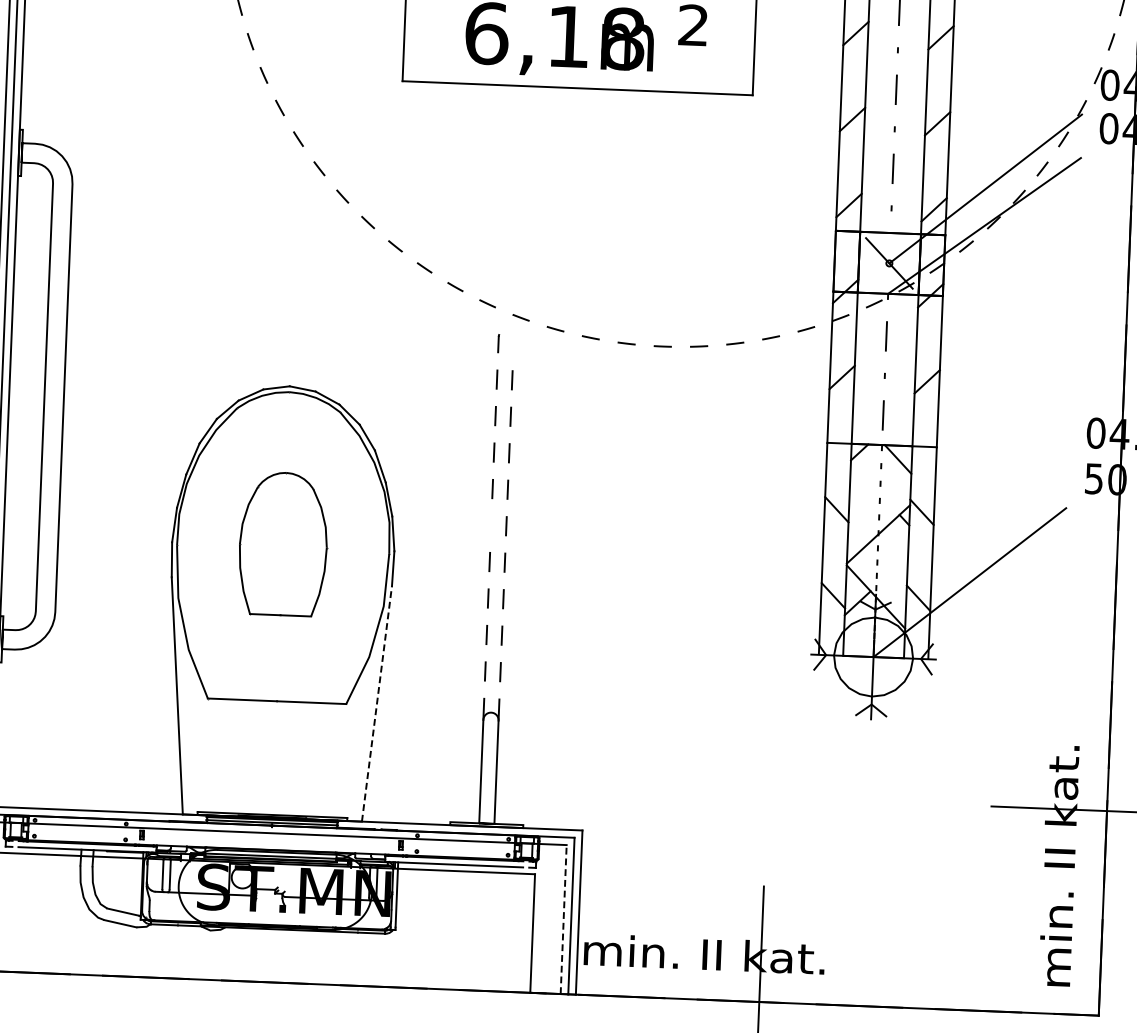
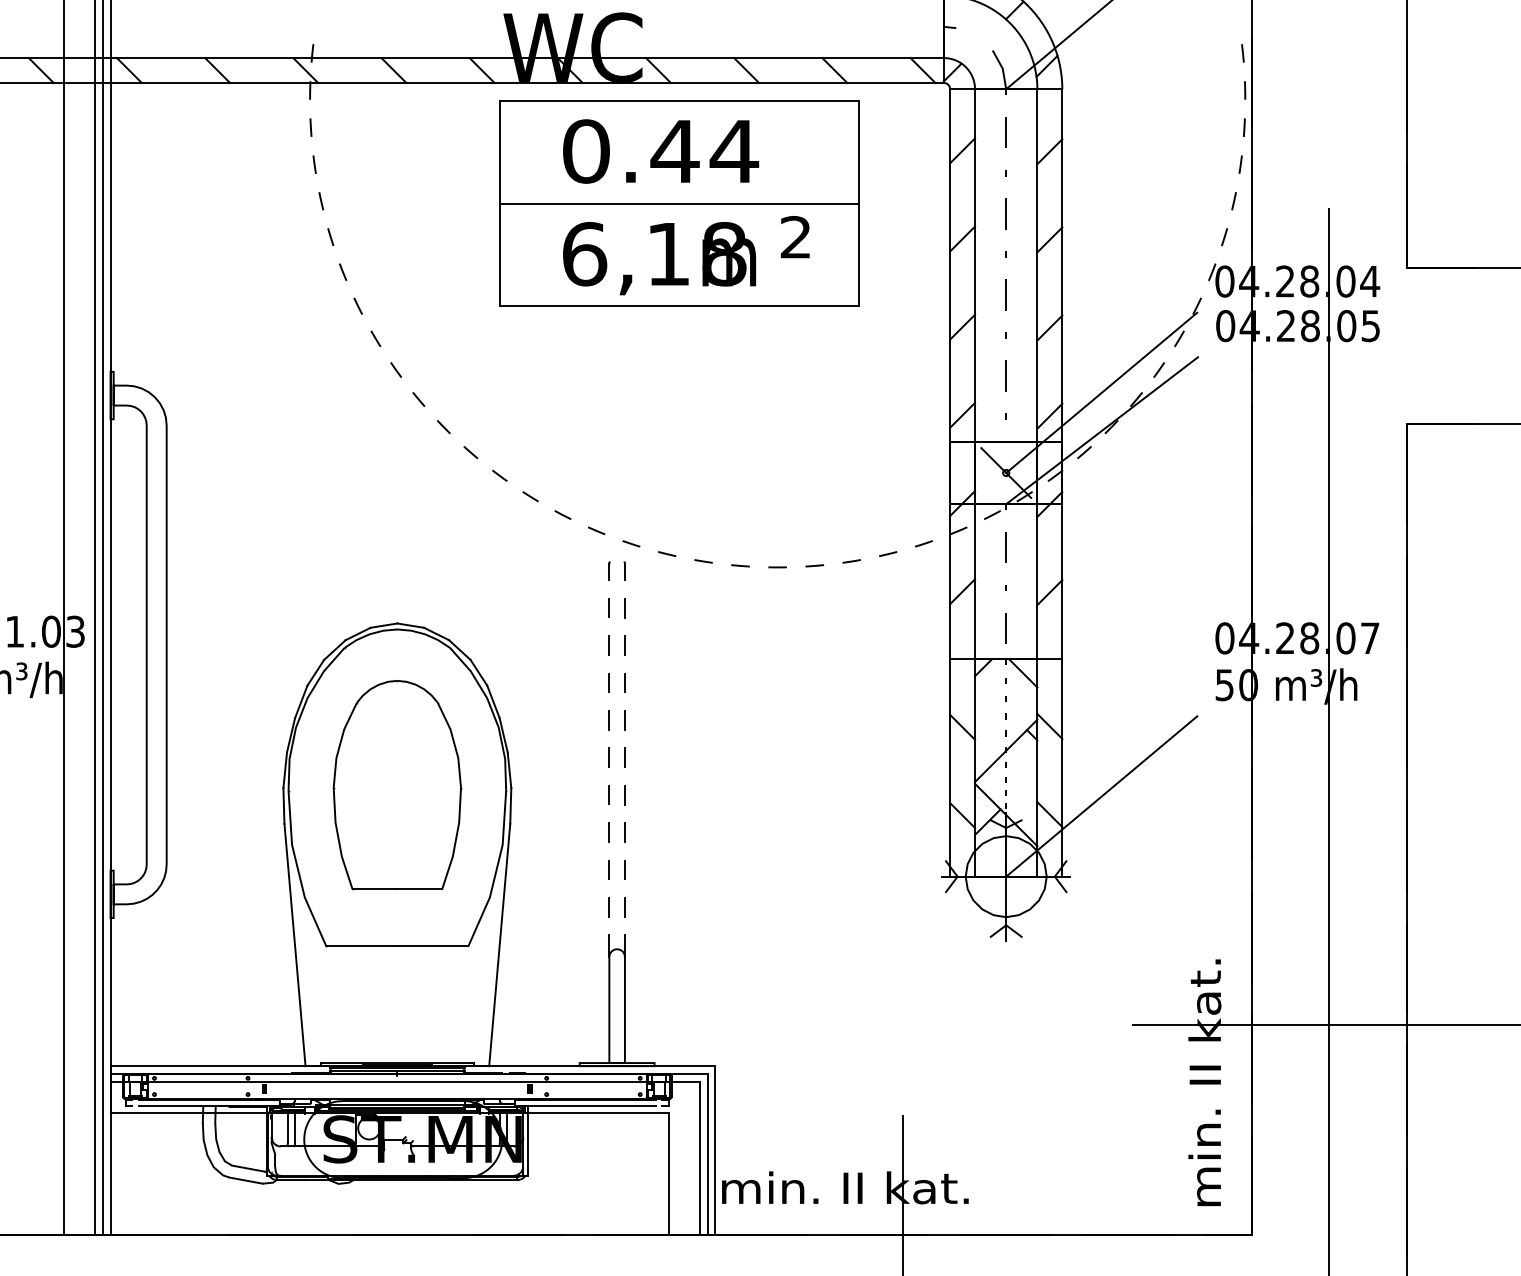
line: (513, 343) -> (624, 570), added
line: (490, 525) -> (608, 757), added
part: (283, 544) -> (397, 785), size x1.43
line: (376, 703) -> (499, 944), dashed -> solid
line: (563, 918) -> (699, 1157), dashed -> solid

